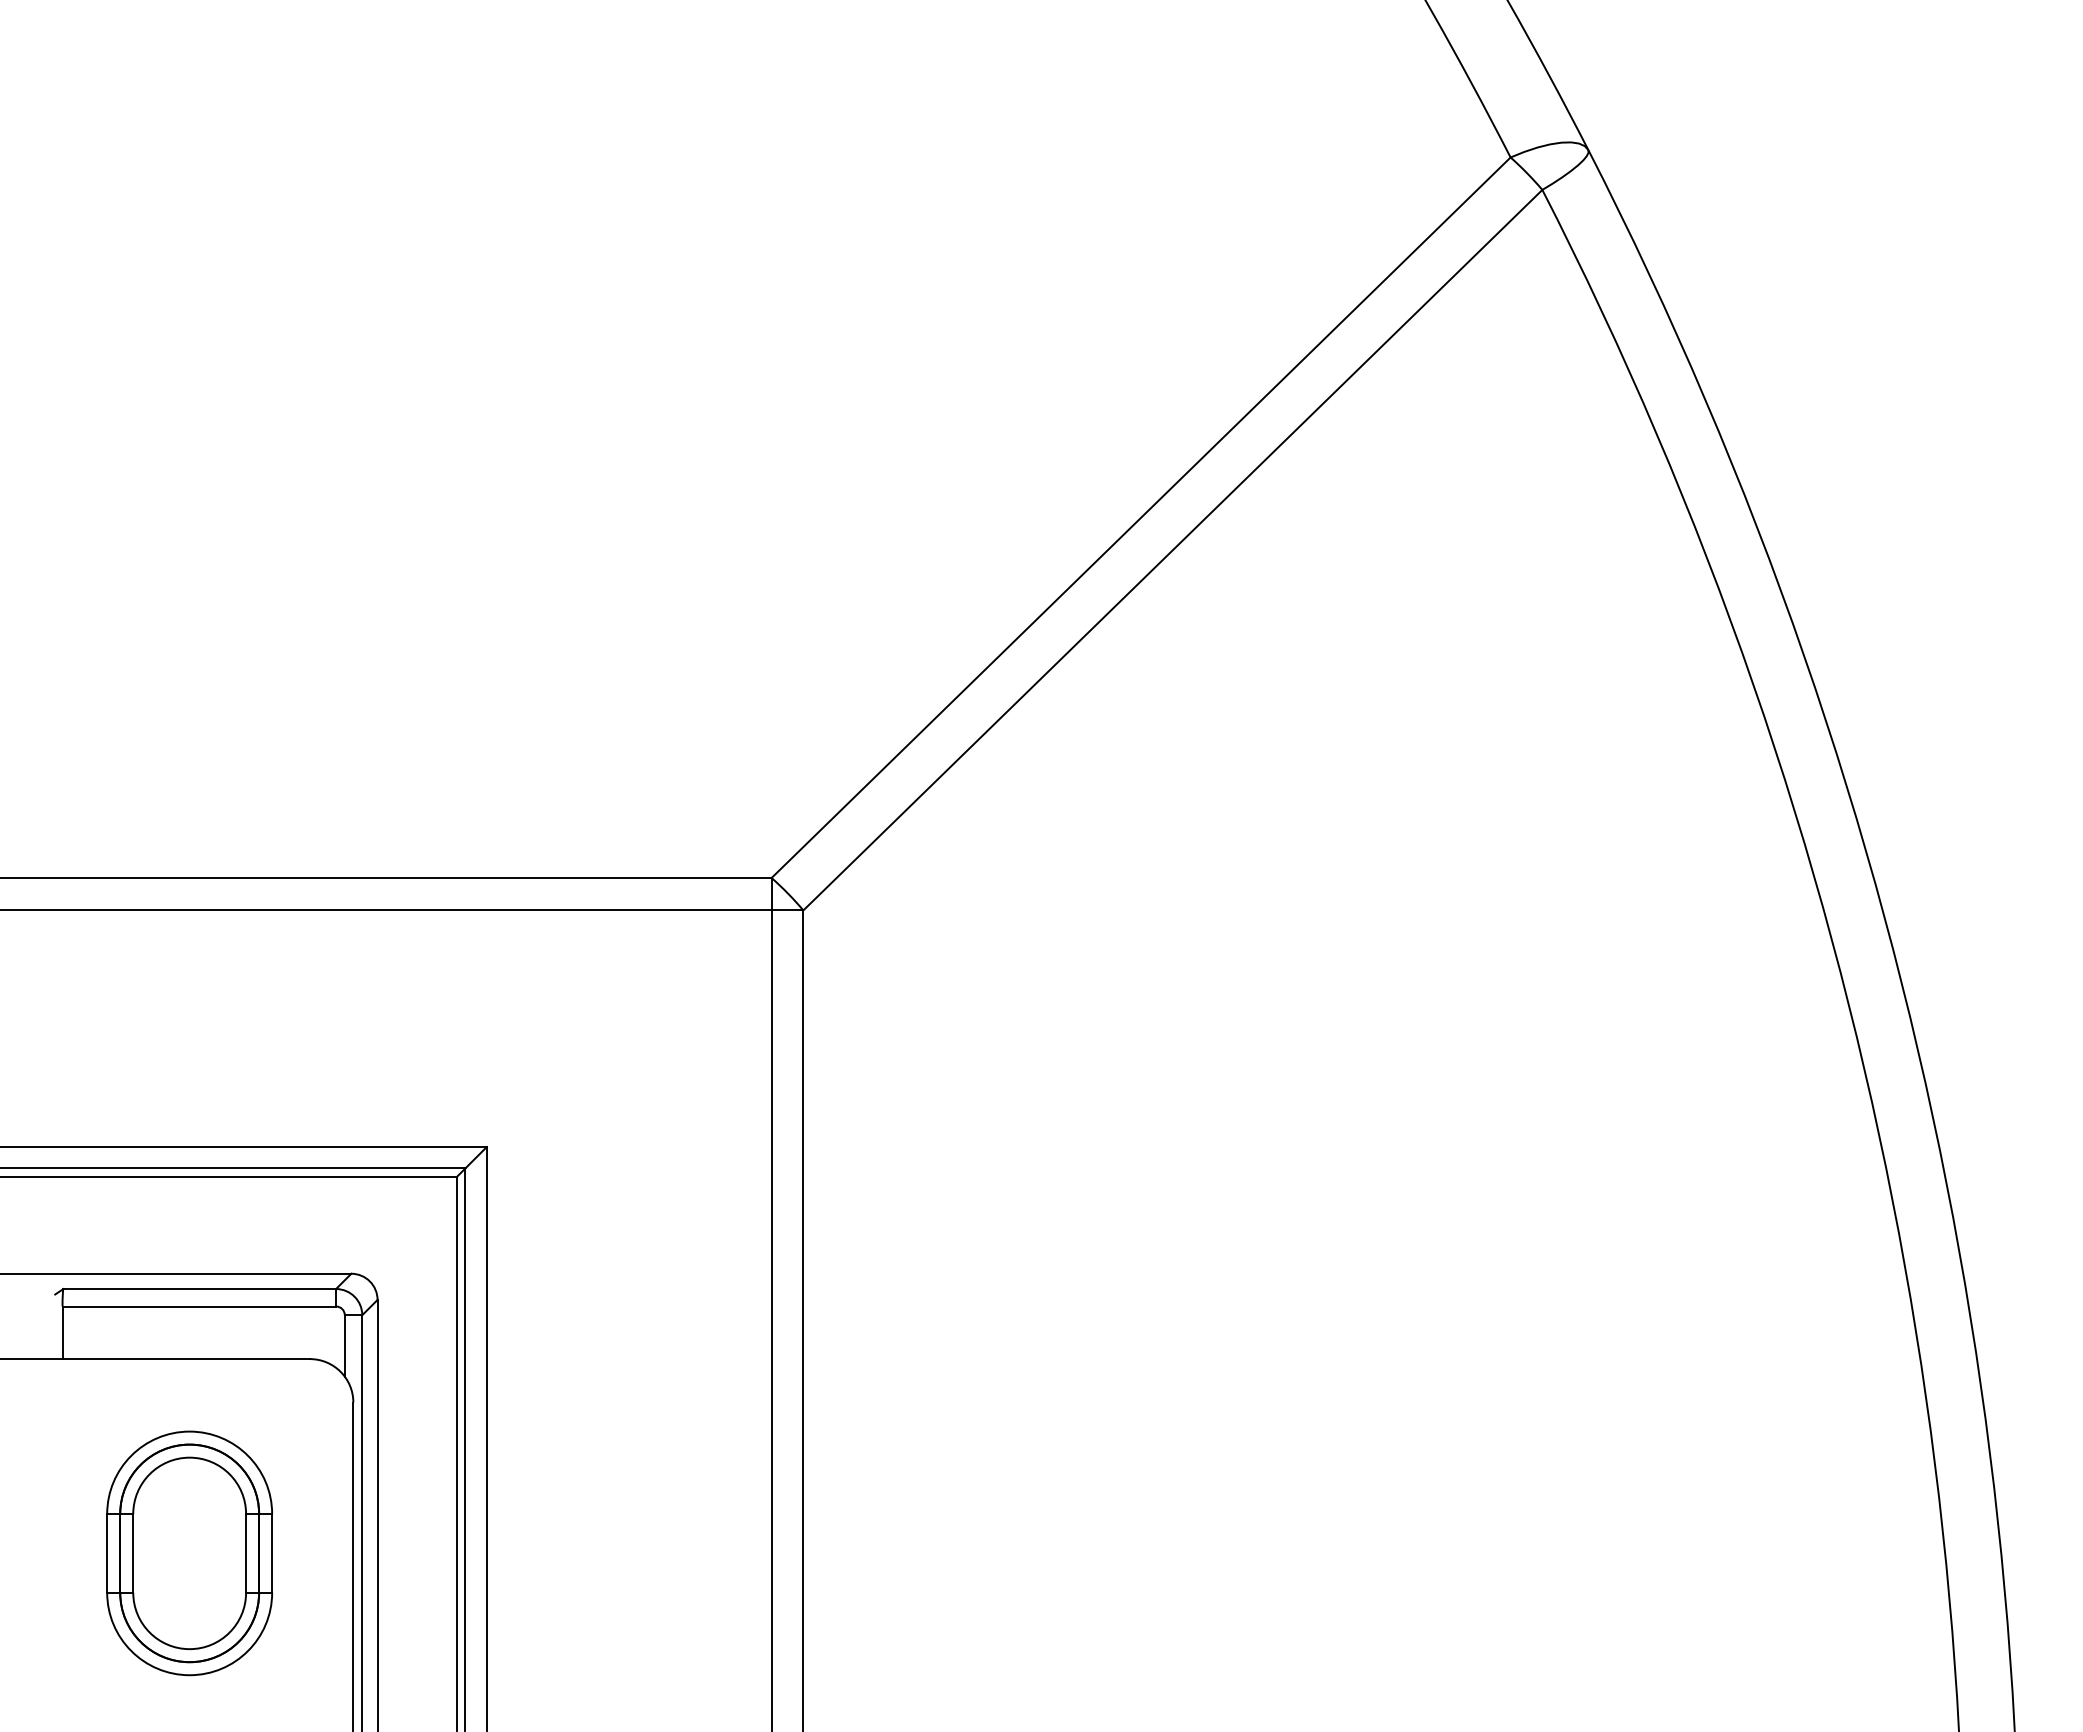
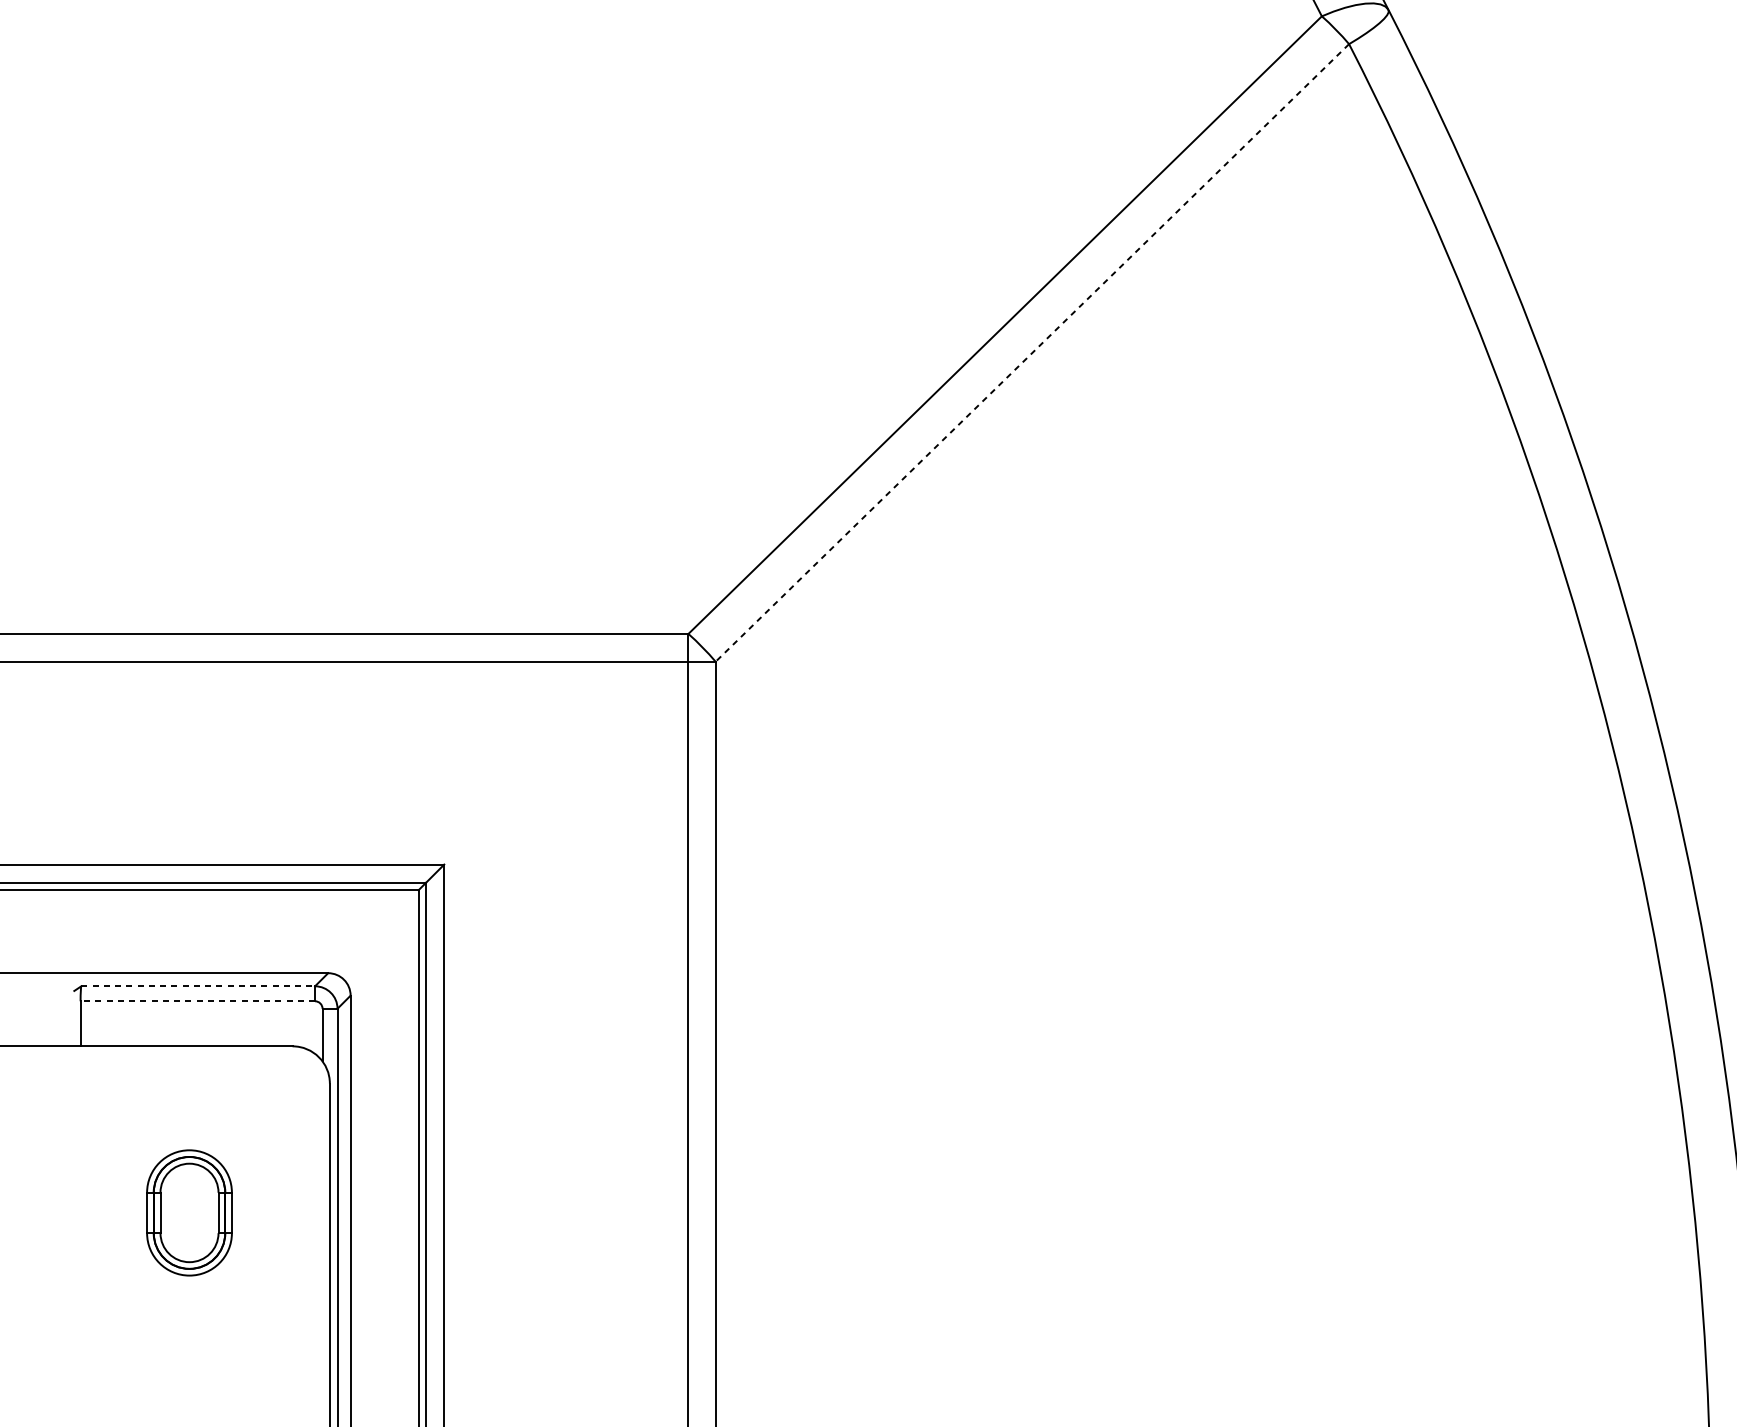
line: (1172, 550) -> (1032, 353), solid -> dashed
line: (200, 1289) -> (198, 986), solid -> dashed
line: (199, 1306) -> (197, 1001), solid -> dashed
part: (189, 1553) -> (189, 1212), size x0.6

